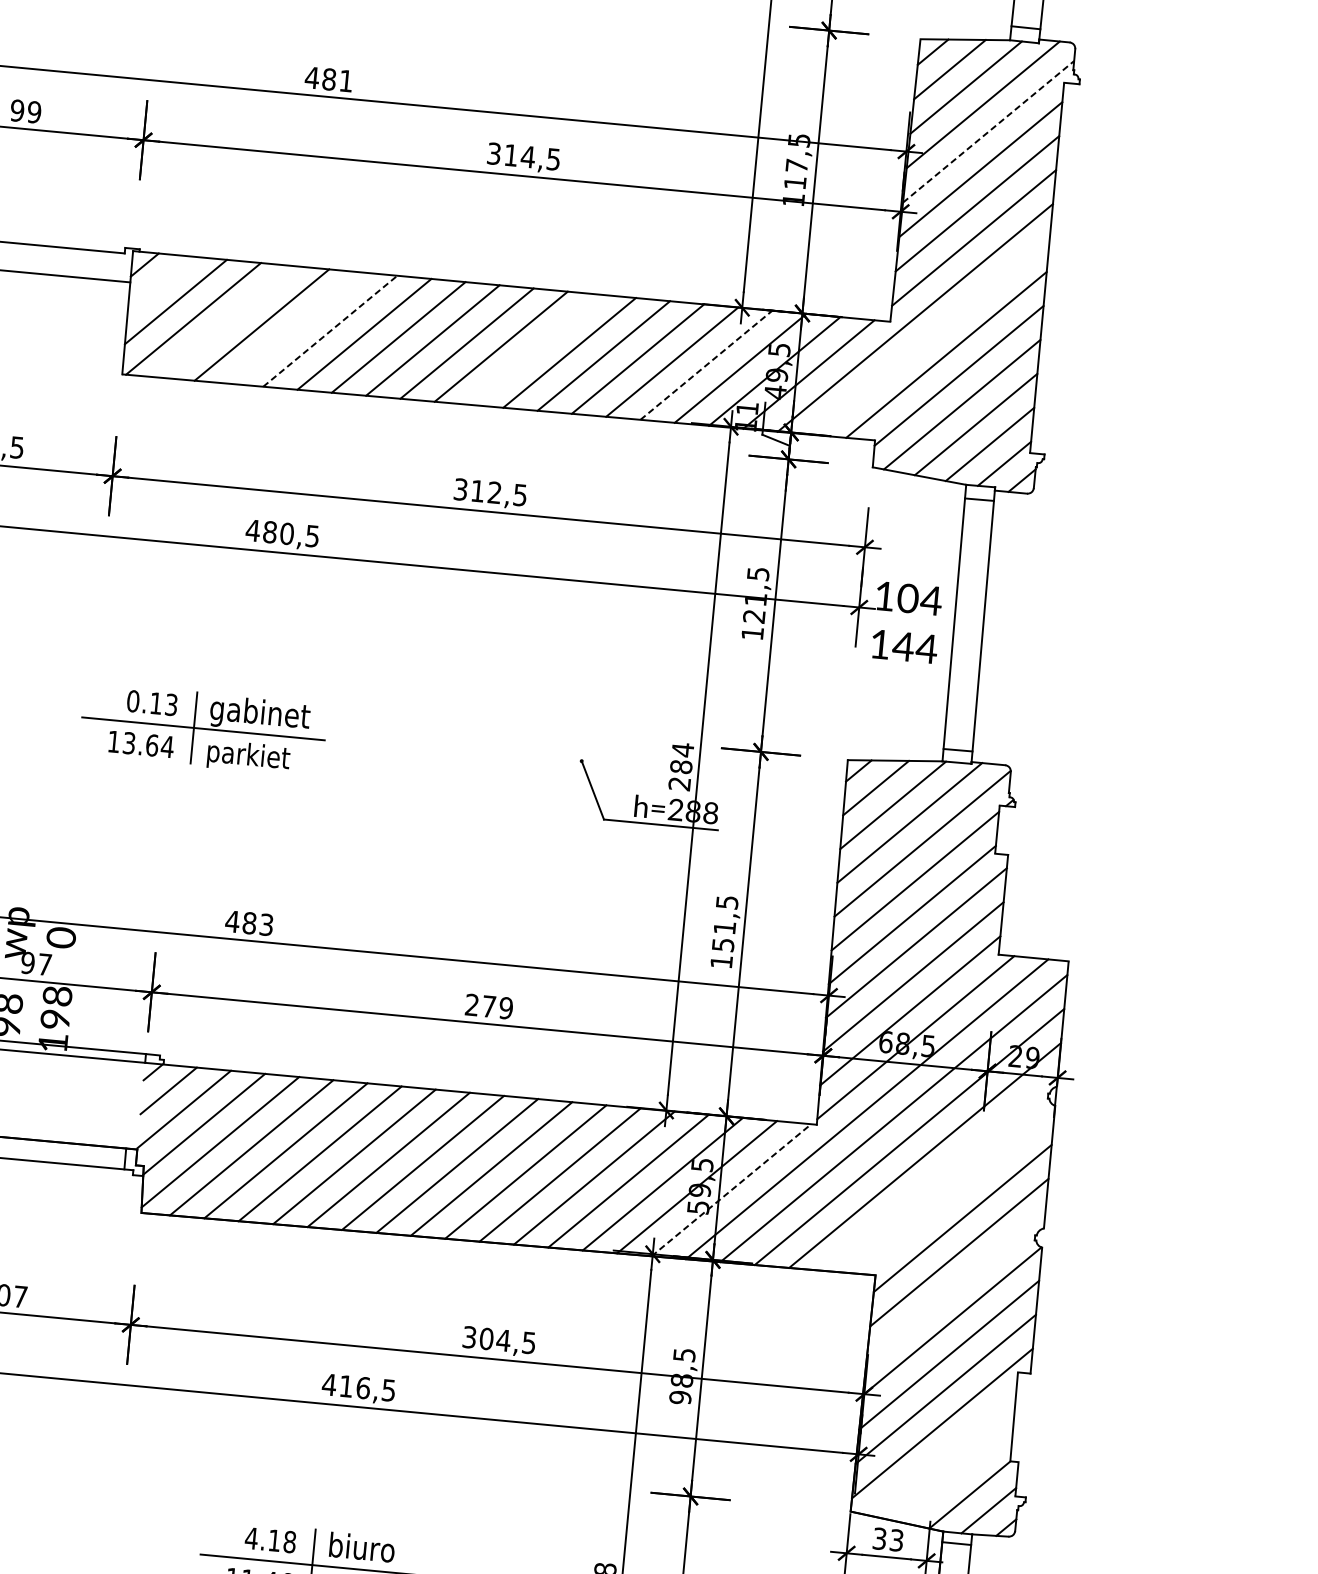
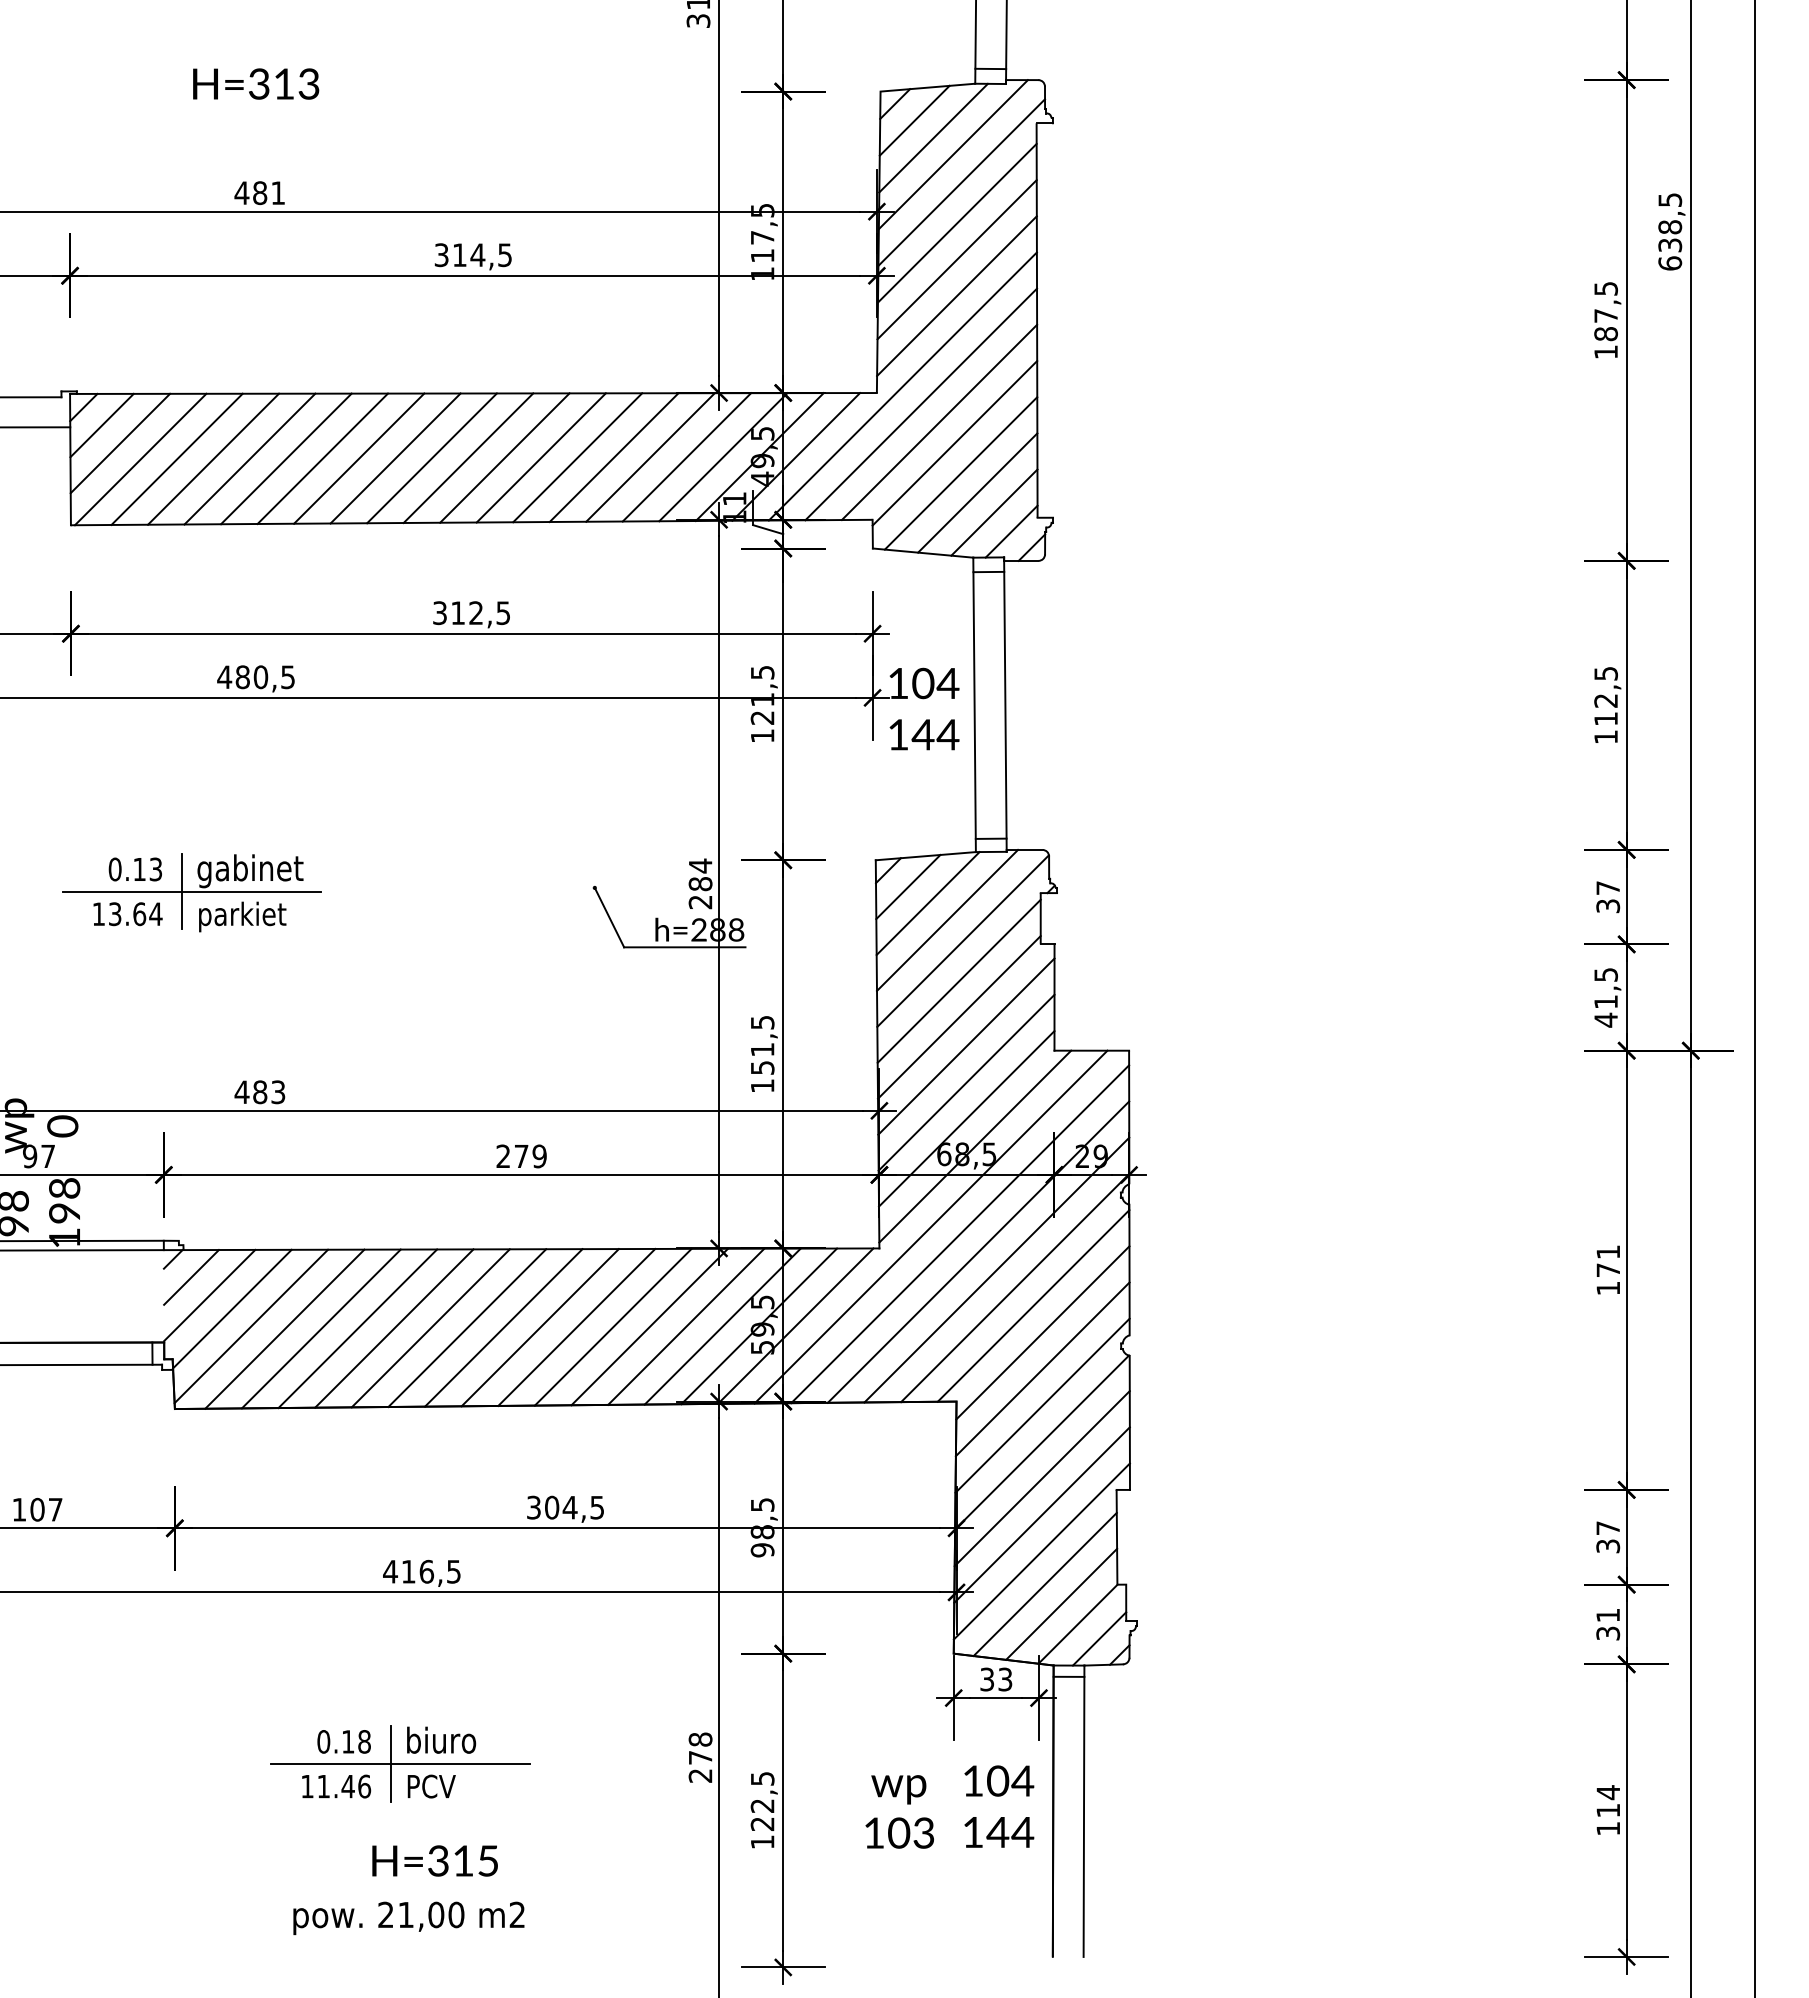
line: (988, 131) -> (961, 182), dashed -> solid
line: (159, 283) -> (101, 425), added
line: (227, 321) -> (176, 458), added
line: (295, 327) -> (249, 458), added
line: (330, 330) -> (286, 458), dashed -> solid
line: (931, 336) -> (921, 404), added
line: (535, 349) -> (504, 457), added
line: (705, 365) -> (686, 457), dashed -> solid
line: (941, 1173) -> (1015, 1287), added
line: (731, 1190) -> (795, 1326), dashed -> solid
line: (956, 1191) -> (1033, 1305), added
line: (955, 1286) -> (1042, 1405), added
line: (941, 1454) -> (1044, 1584), added
line: (956, 1474) -> (1061, 1603), added
text: (251, 1538) -> (323, 1741), 4.18 -> 0.18

